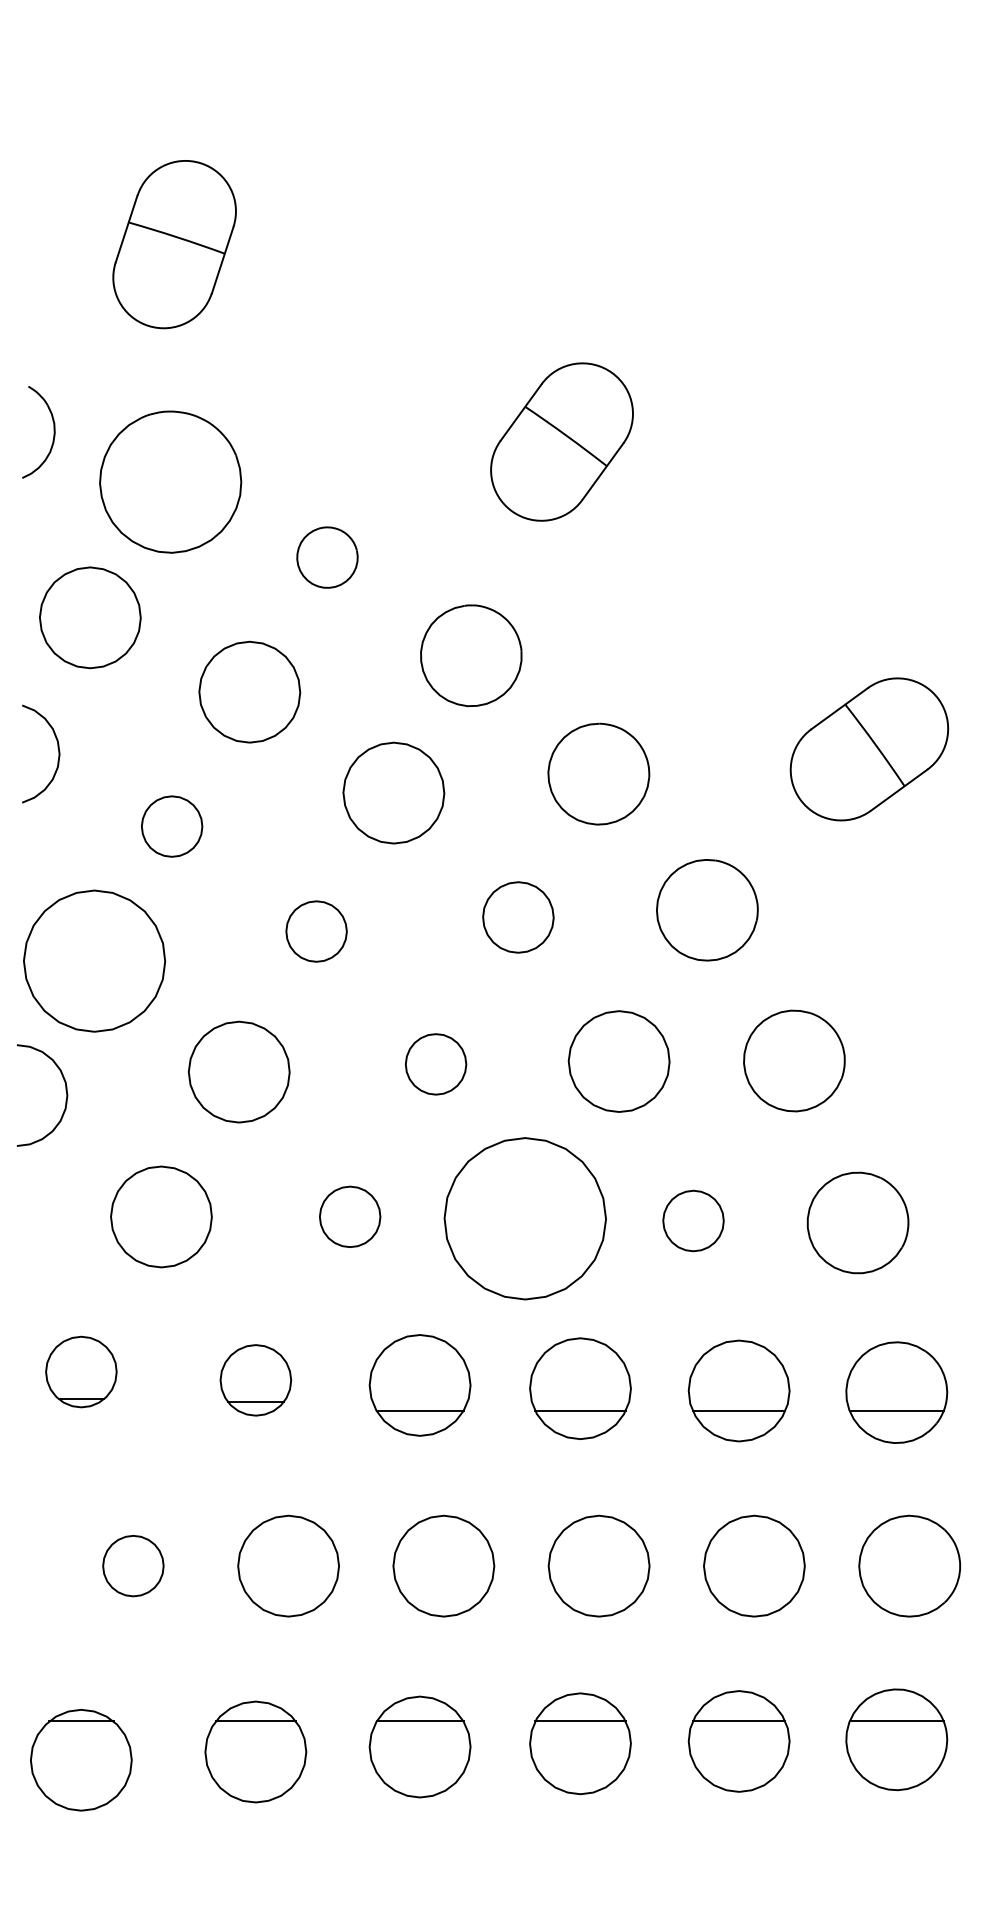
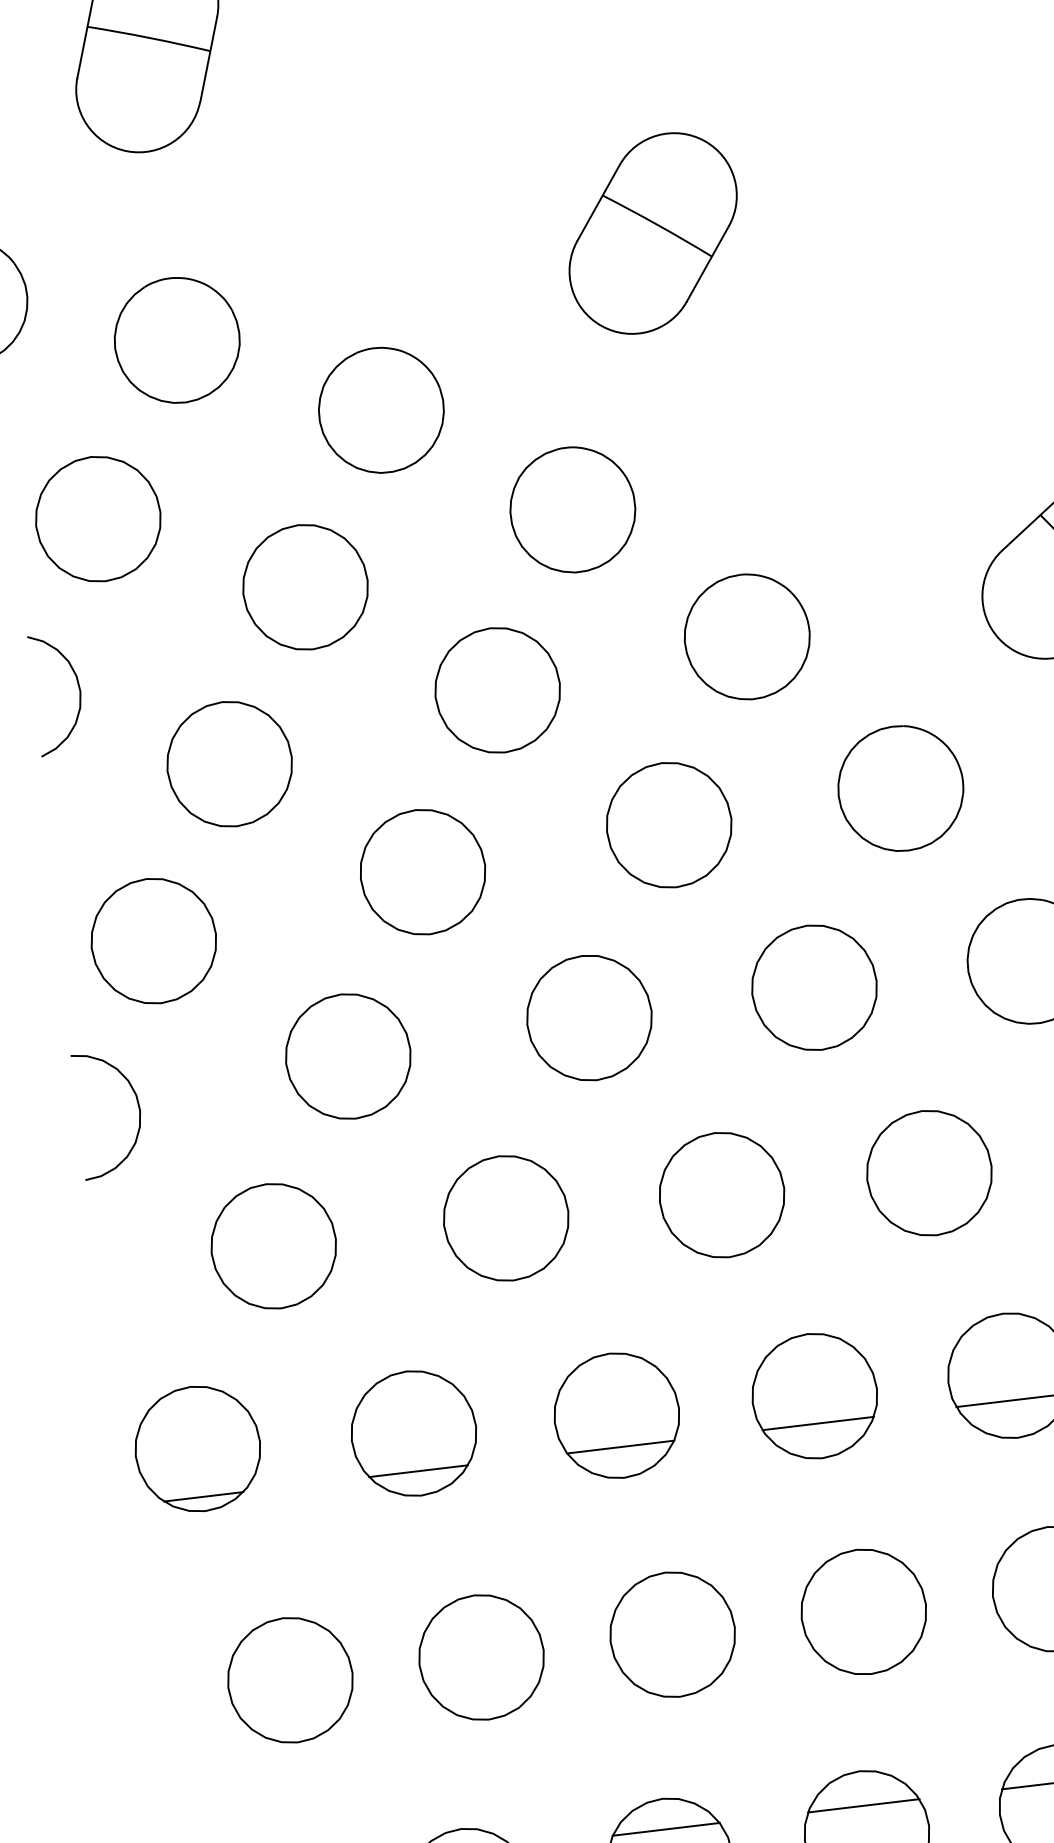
part: (170, 482) -> (177, 340), size x0.71
part: (327, 557) -> (381, 410), size x1.67
part: (171, 826) -> (228, 764), size x1.67
part: (518, 917) -> (669, 825), size x1.43
part: (316, 931) -> (422, 872), size x1.67
part: (94, 960) -> (153, 940), size x0.71
part: (435, 1064) -> (588, 1018), size x1.67
part: (349, 1216) -> (505, 1218), size x1.67
part: (525, 1218) -> (722, 1194), size x0.62
part: (693, 1220) -> (929, 1172), size x1.67
part: (81, 1371) -> (198, 1448), size x1.43
part: (255, 1380) -> (413, 1433), size x1.43
part: (133, 1565) -> (290, 1679), size x1.67

